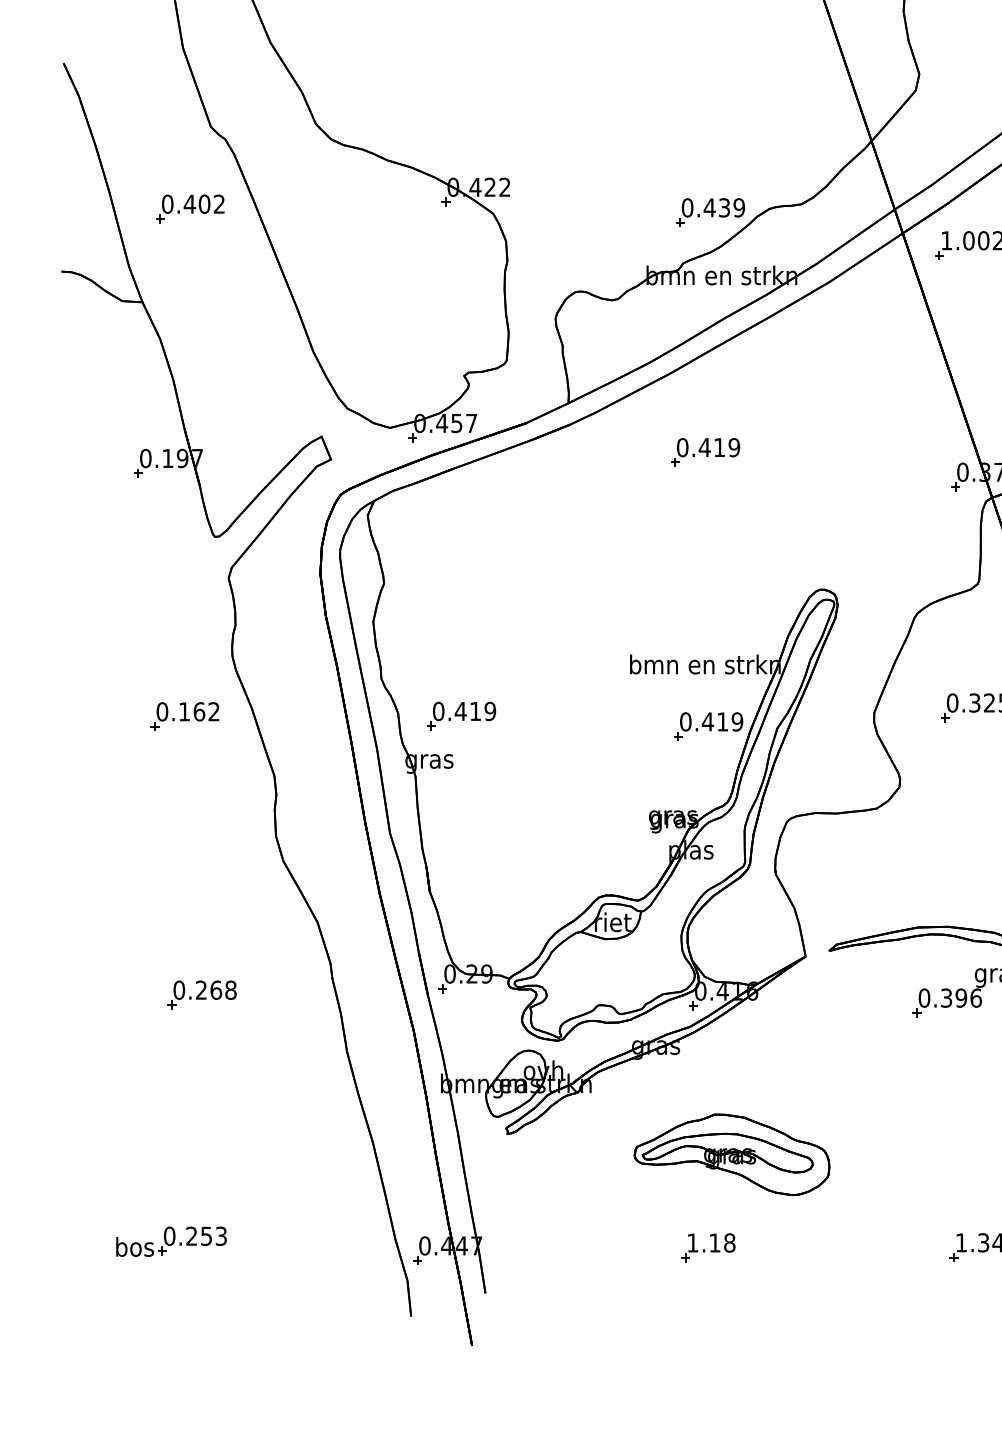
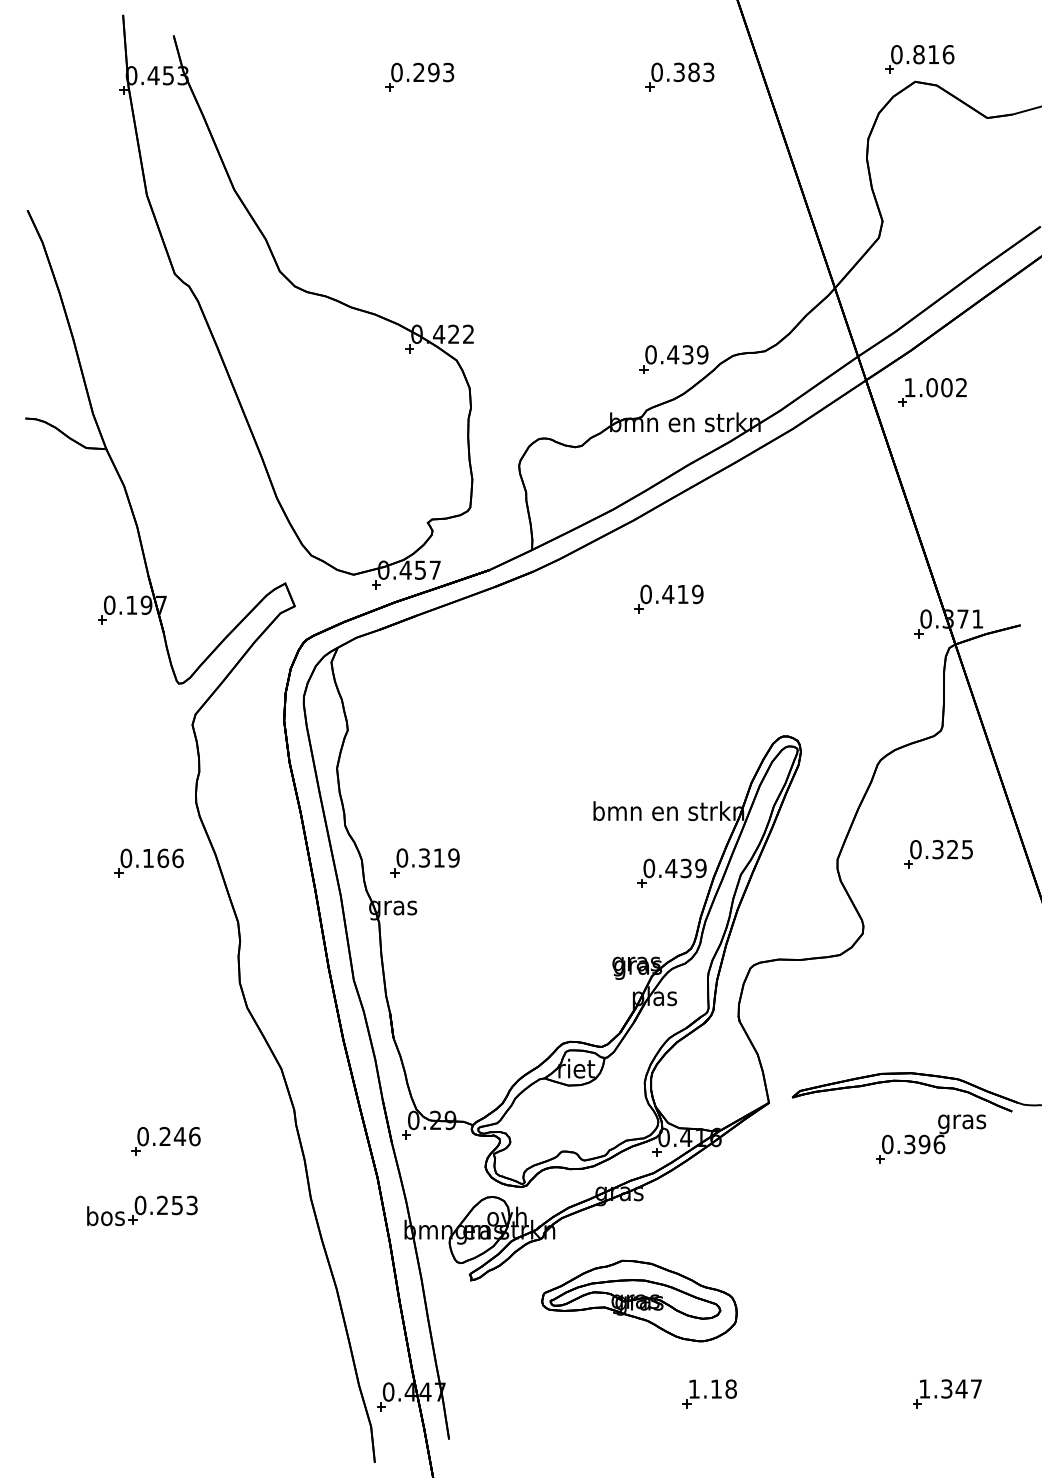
part: (189, 208) -> (153, 355), removed
text: (460, 710) -> (424, 857), 0.419 -> 0.319
text: (213, 711) -> (177, 858), 0.162 -> 0.166
text: (722, 721) -> (685, 868), 0.419 -> 0.439
text: (222, 990) -> (186, 1136), 0.268 -> 0.246
part: (732, 1154) -> (639, 1300), moved
part: (171, 1241) -> (142, 1210), moved
part: (708, 1247) -> (709, 1393), moved

